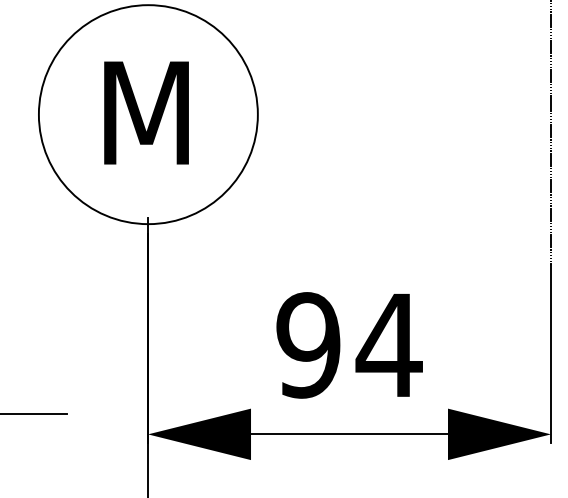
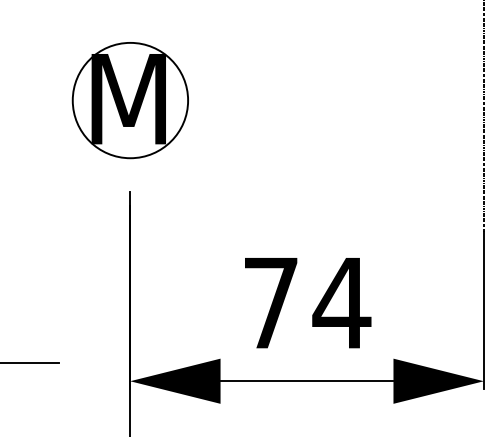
circle: (147, 114) -> (129, 100), size x0.6
text: (308, 345) -> (271, 303), 94 -> 74

